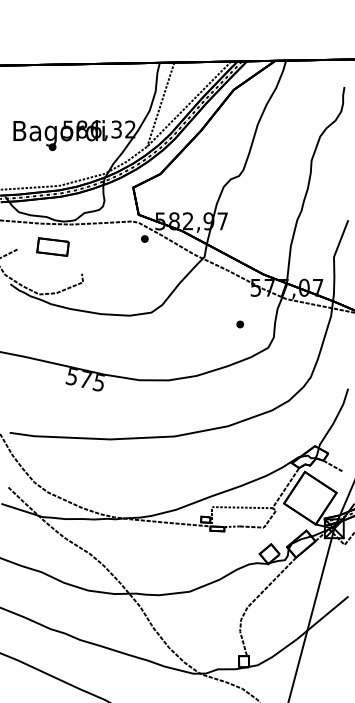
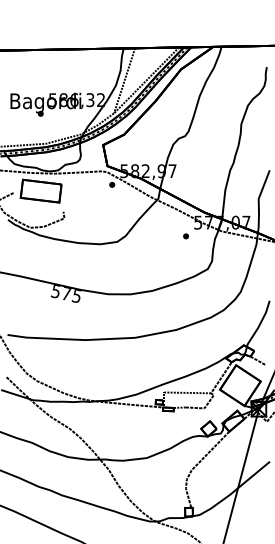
part: (52, 246) -> (40, 190), size x1.67
part: (239, 324) -> (185, 236), moved

